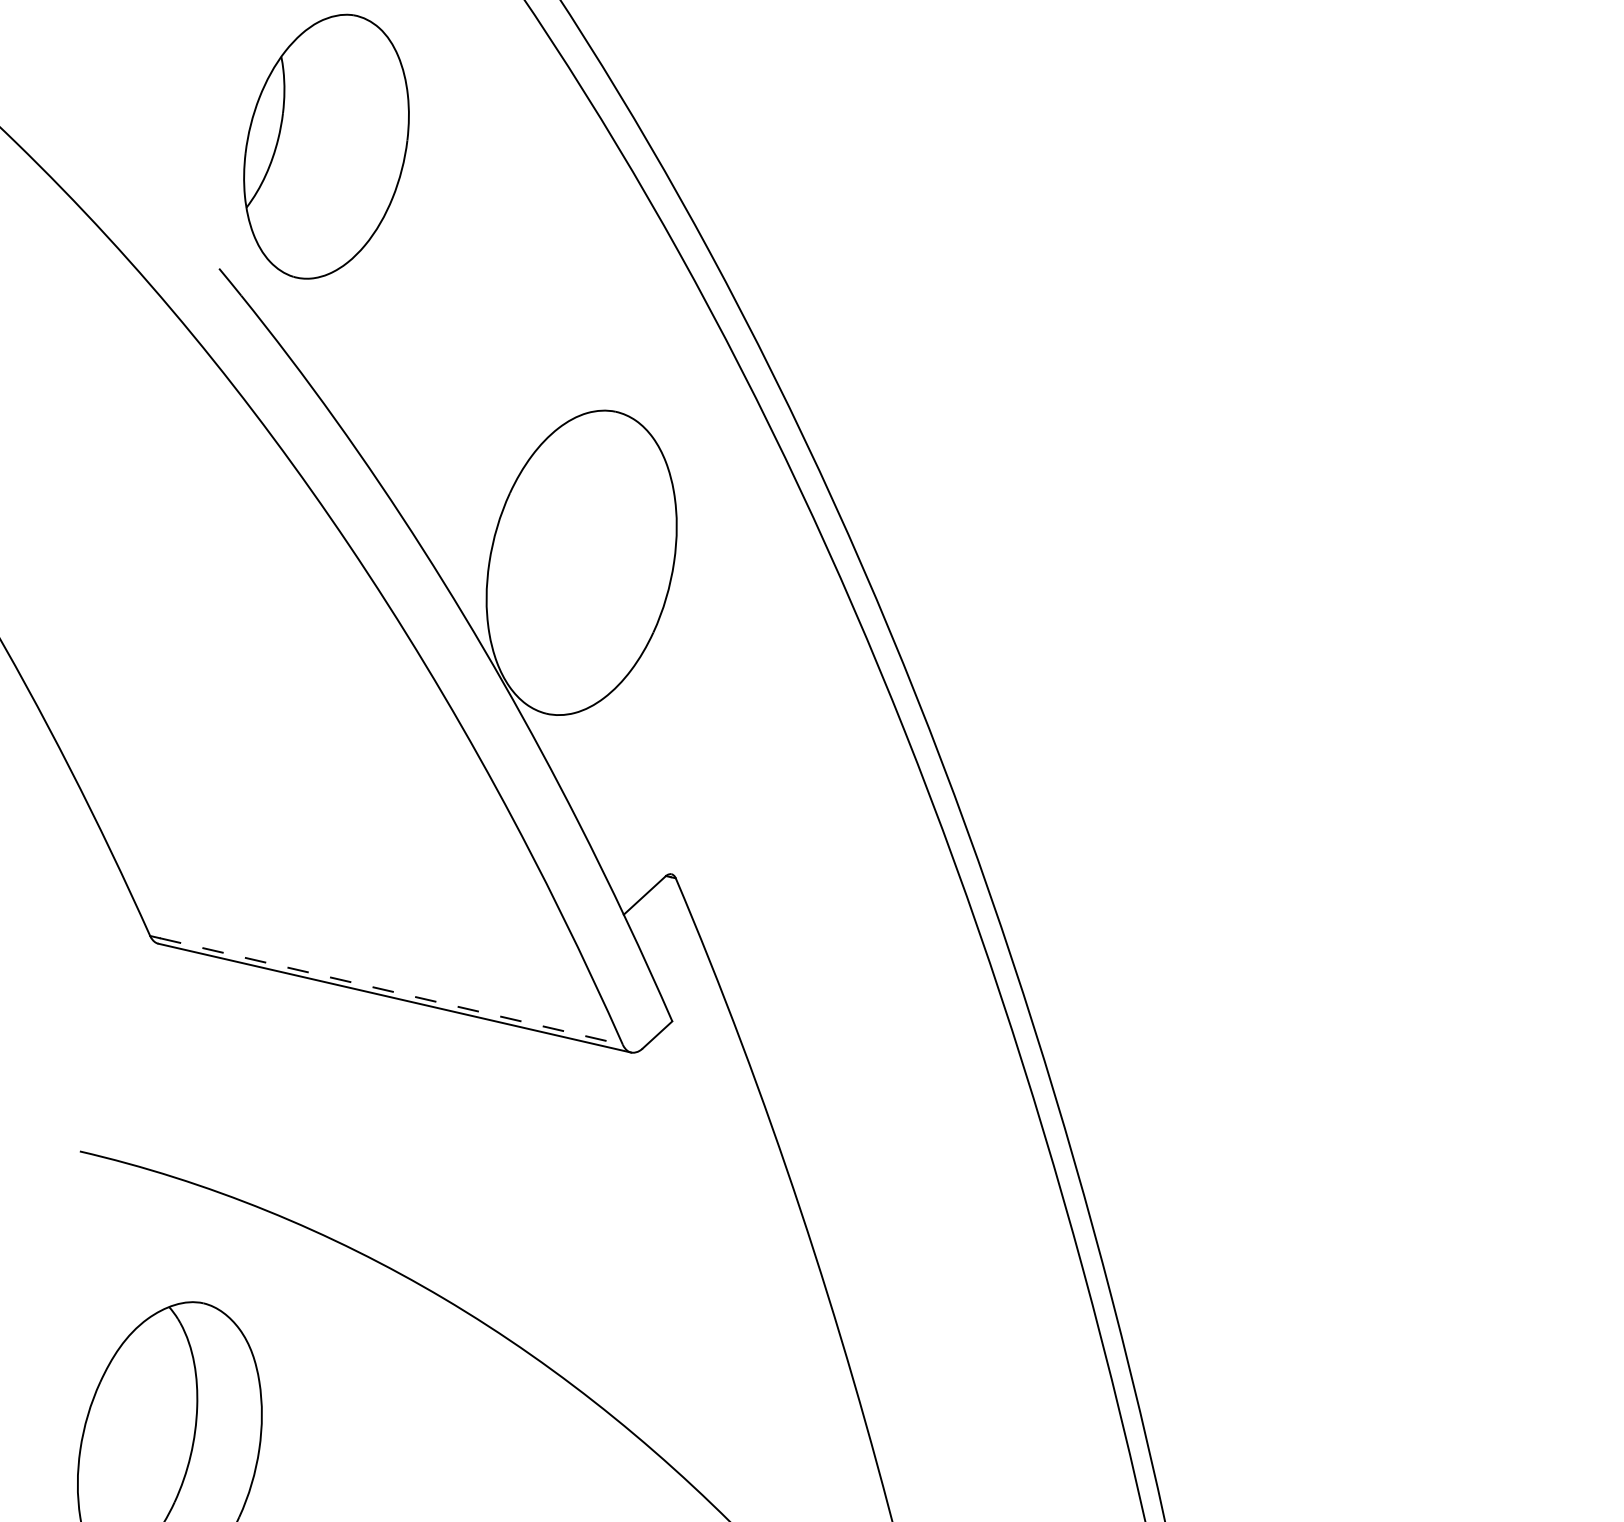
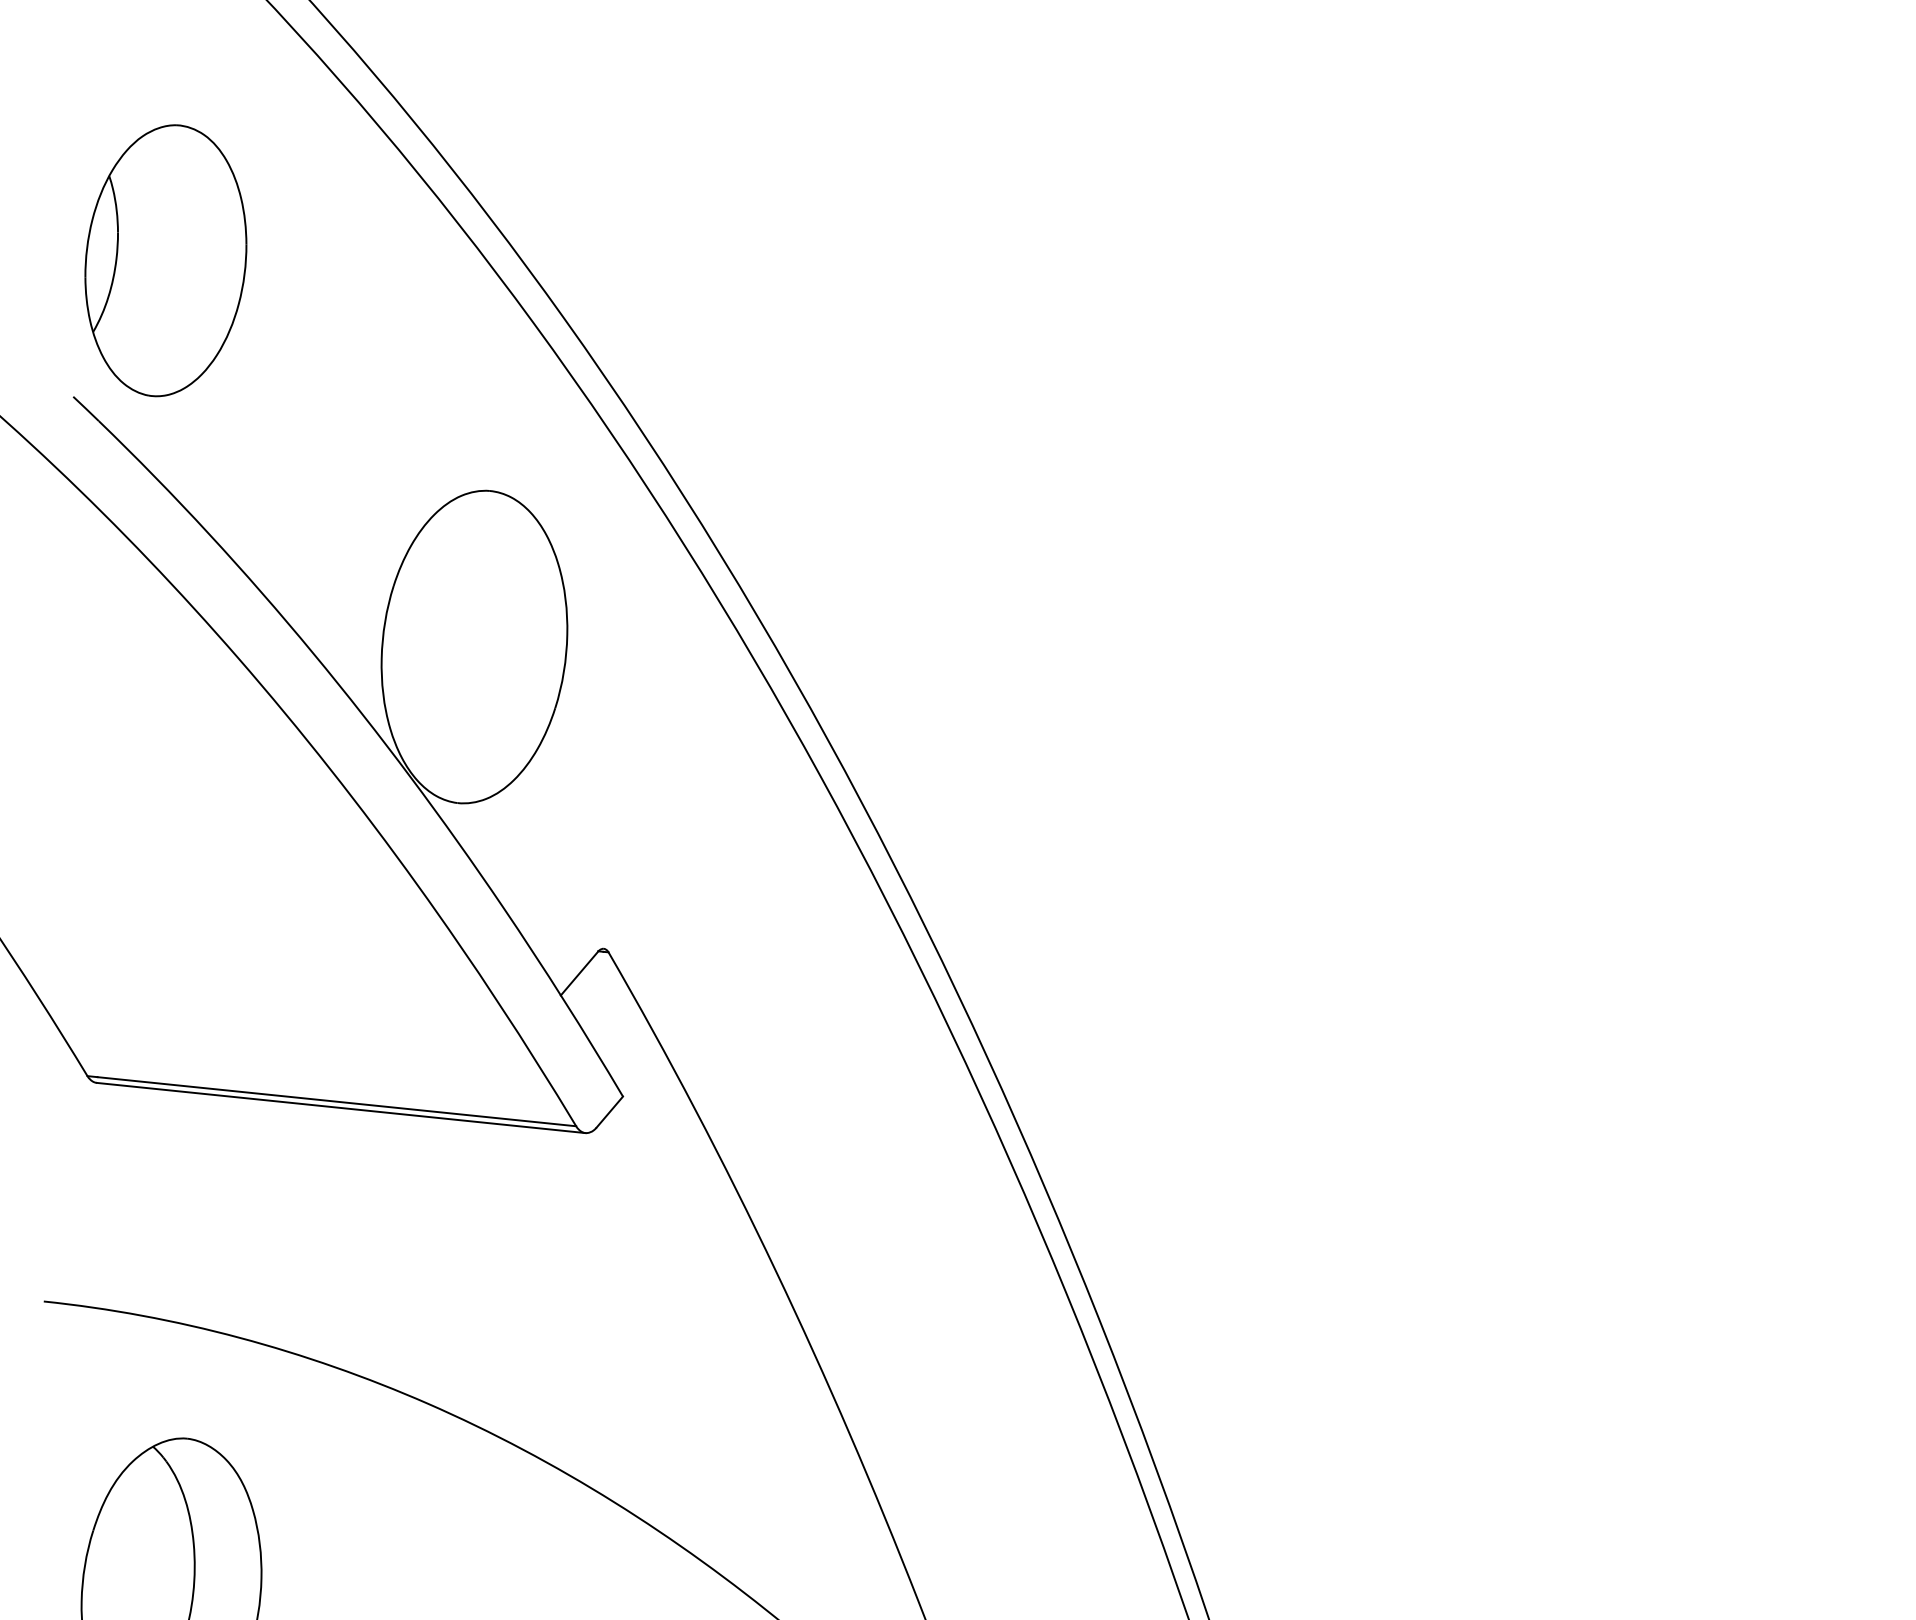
line: (391, 991) -> (336, 1101), dashed -> solid

